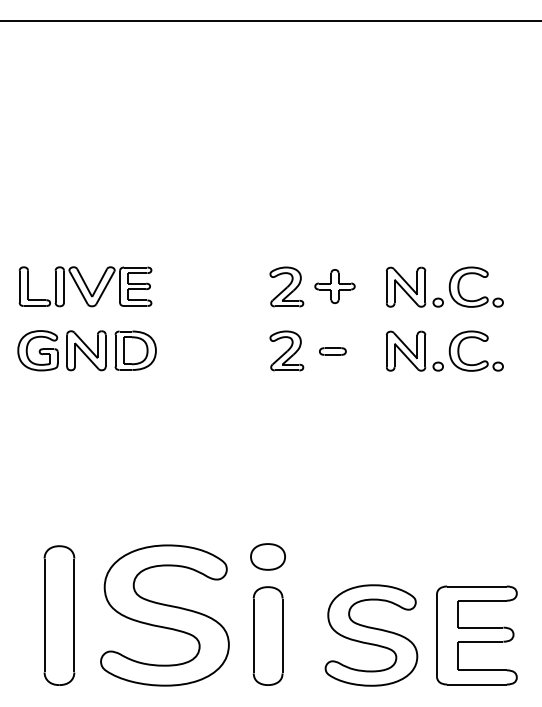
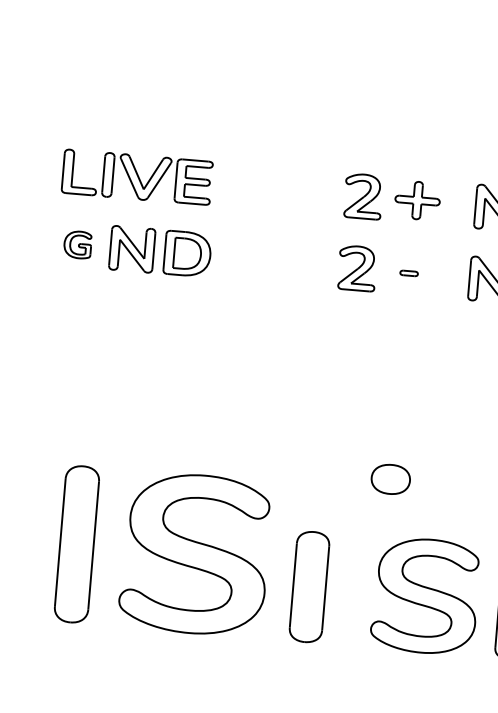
part: (37, 350) -> (77, 244), size x0.6
part: (332, 351) -> (408, 273), size x0.6
part: (267, 556) -> (390, 478), moved

